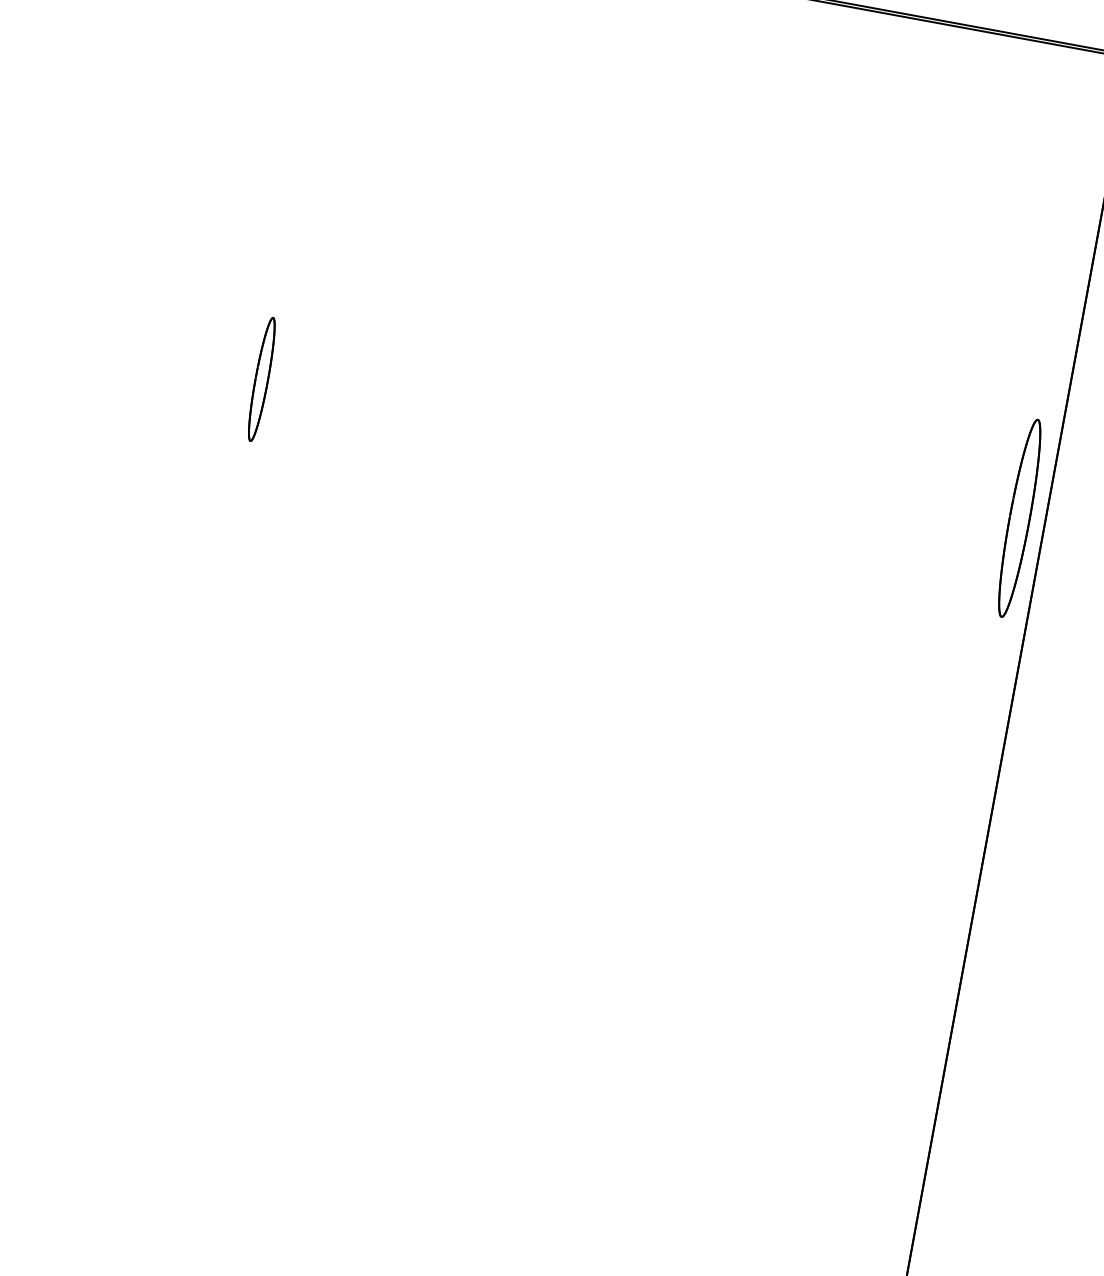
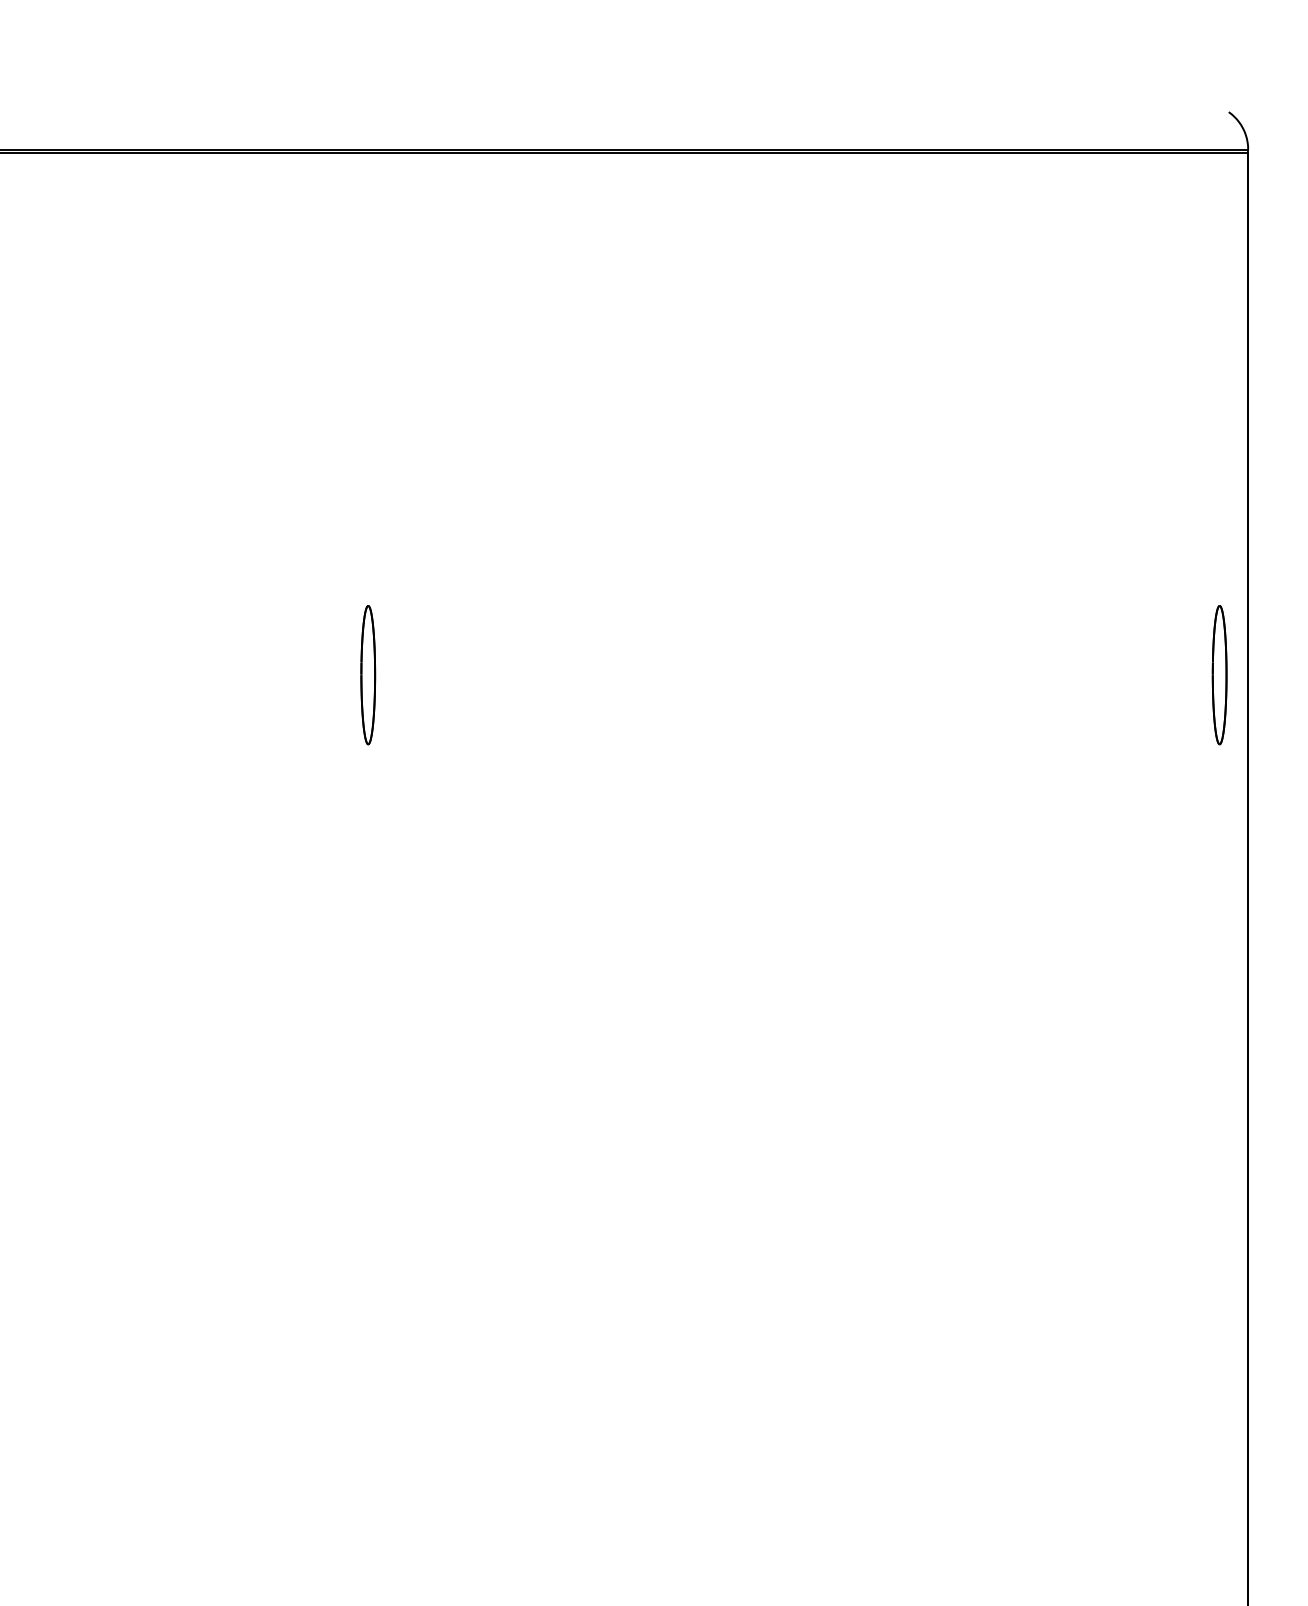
part: (1019, 518) -> (1219, 675), size x0.62

